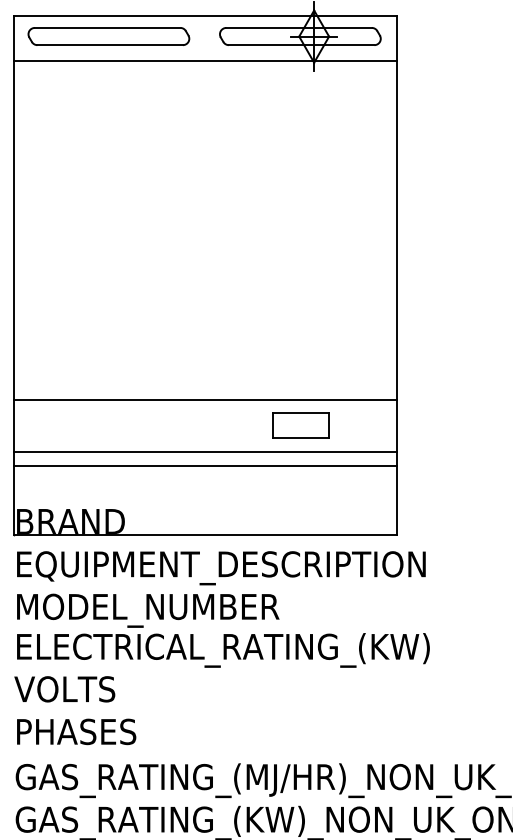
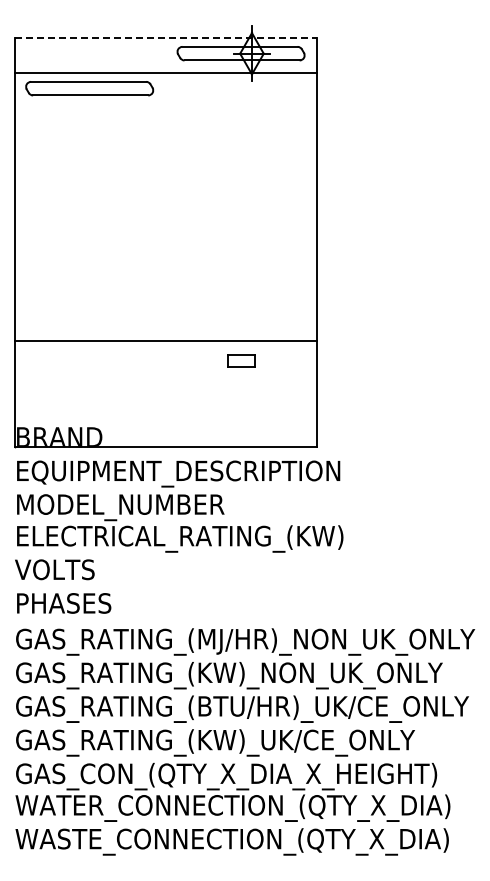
line: (206, 16) -> (166, 37), solid -> dashed
part: (108, 36) -> (89, 88), moved
part: (300, 424) -> (241, 360), size x0.6
line: (204, 452) -> (165, 382), removed
line: (204, 466) -> (165, 393), removed

